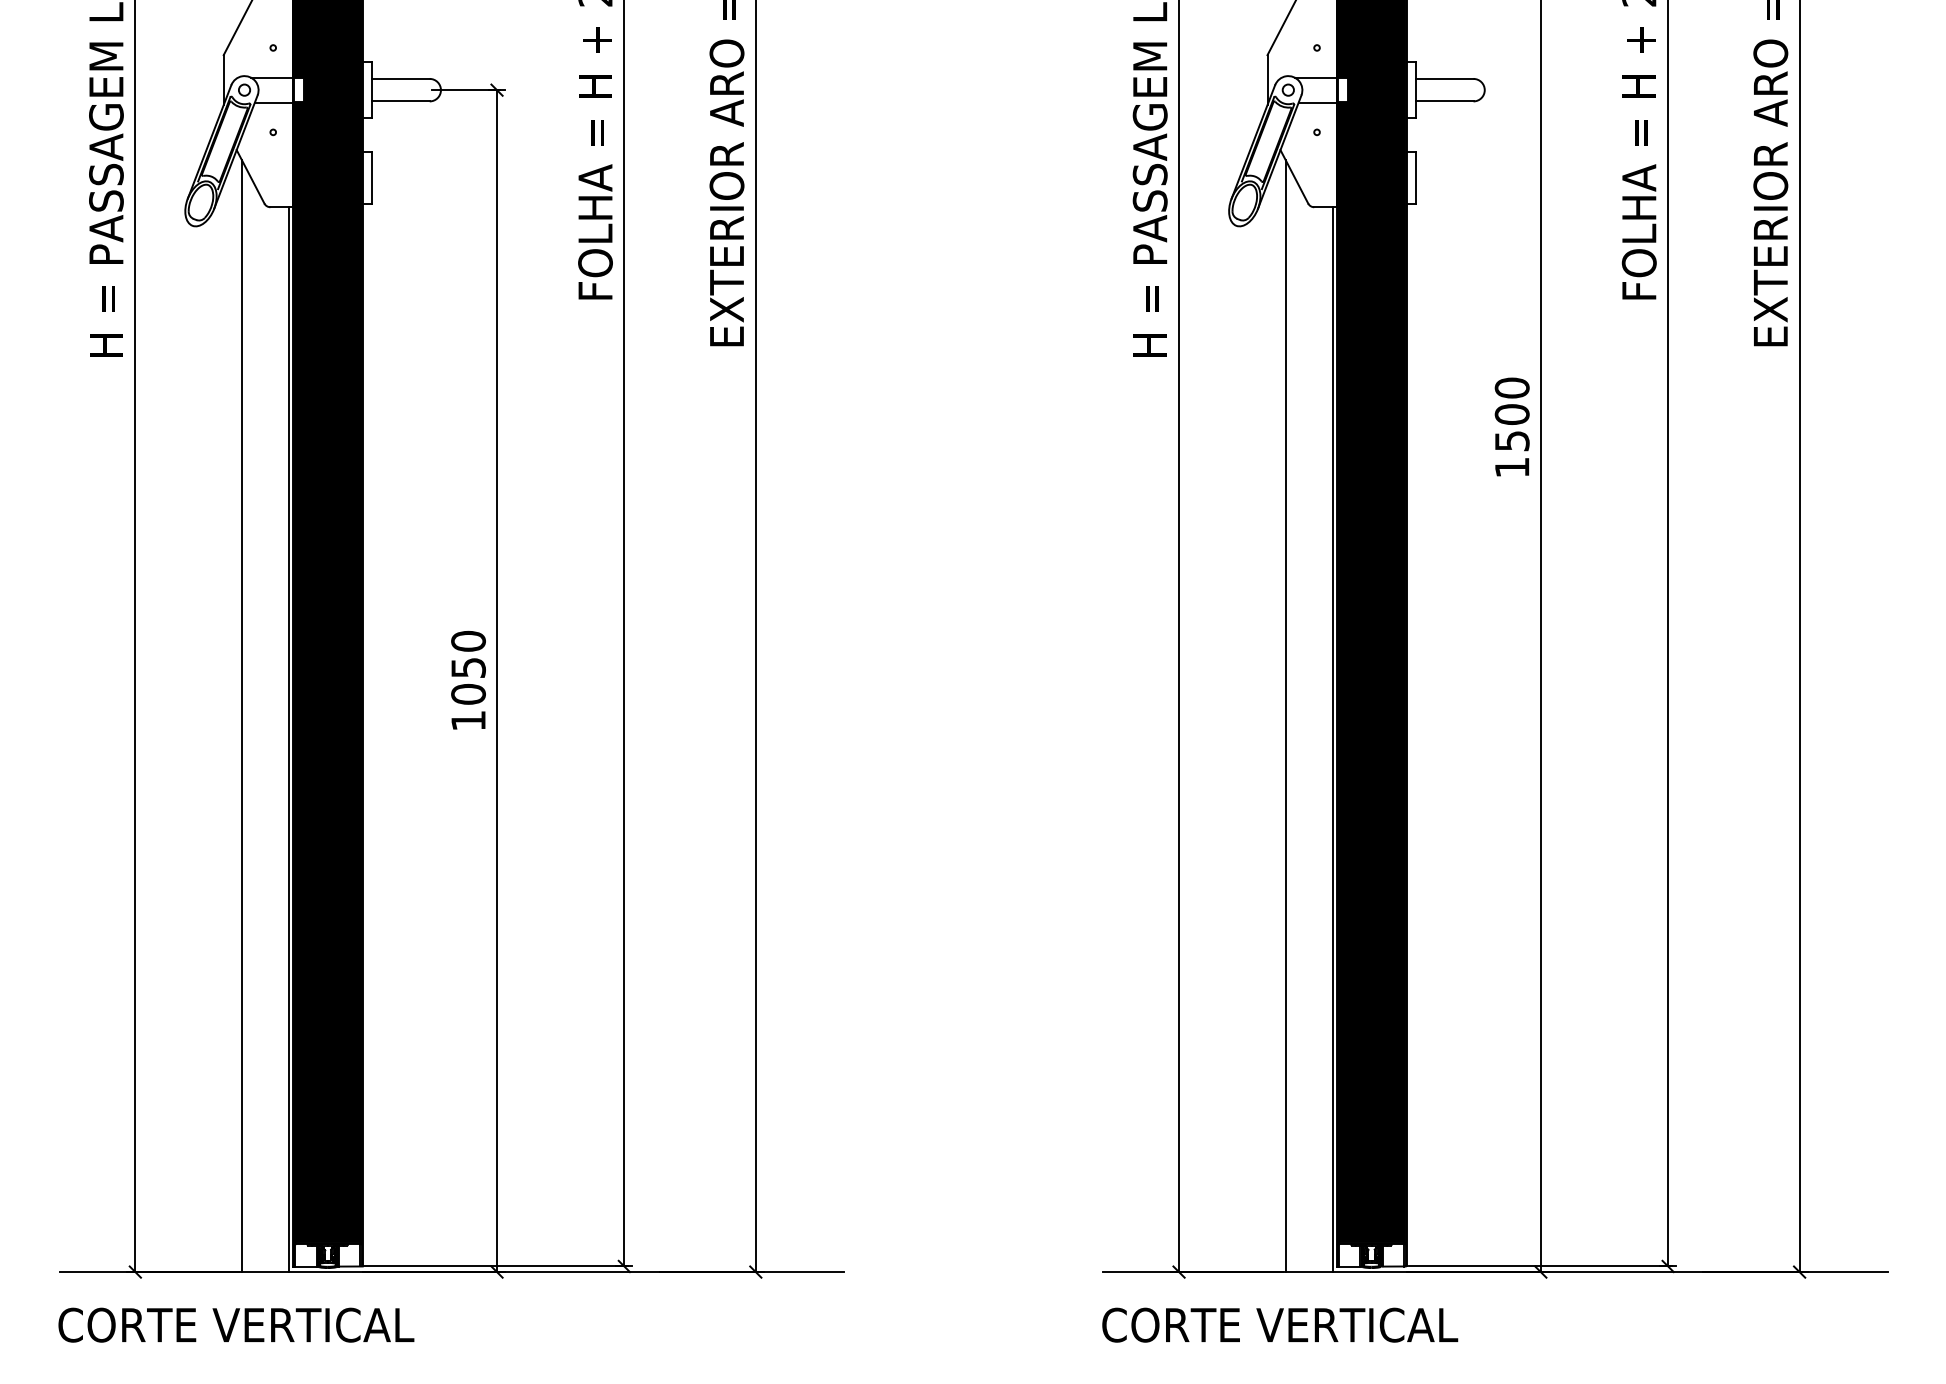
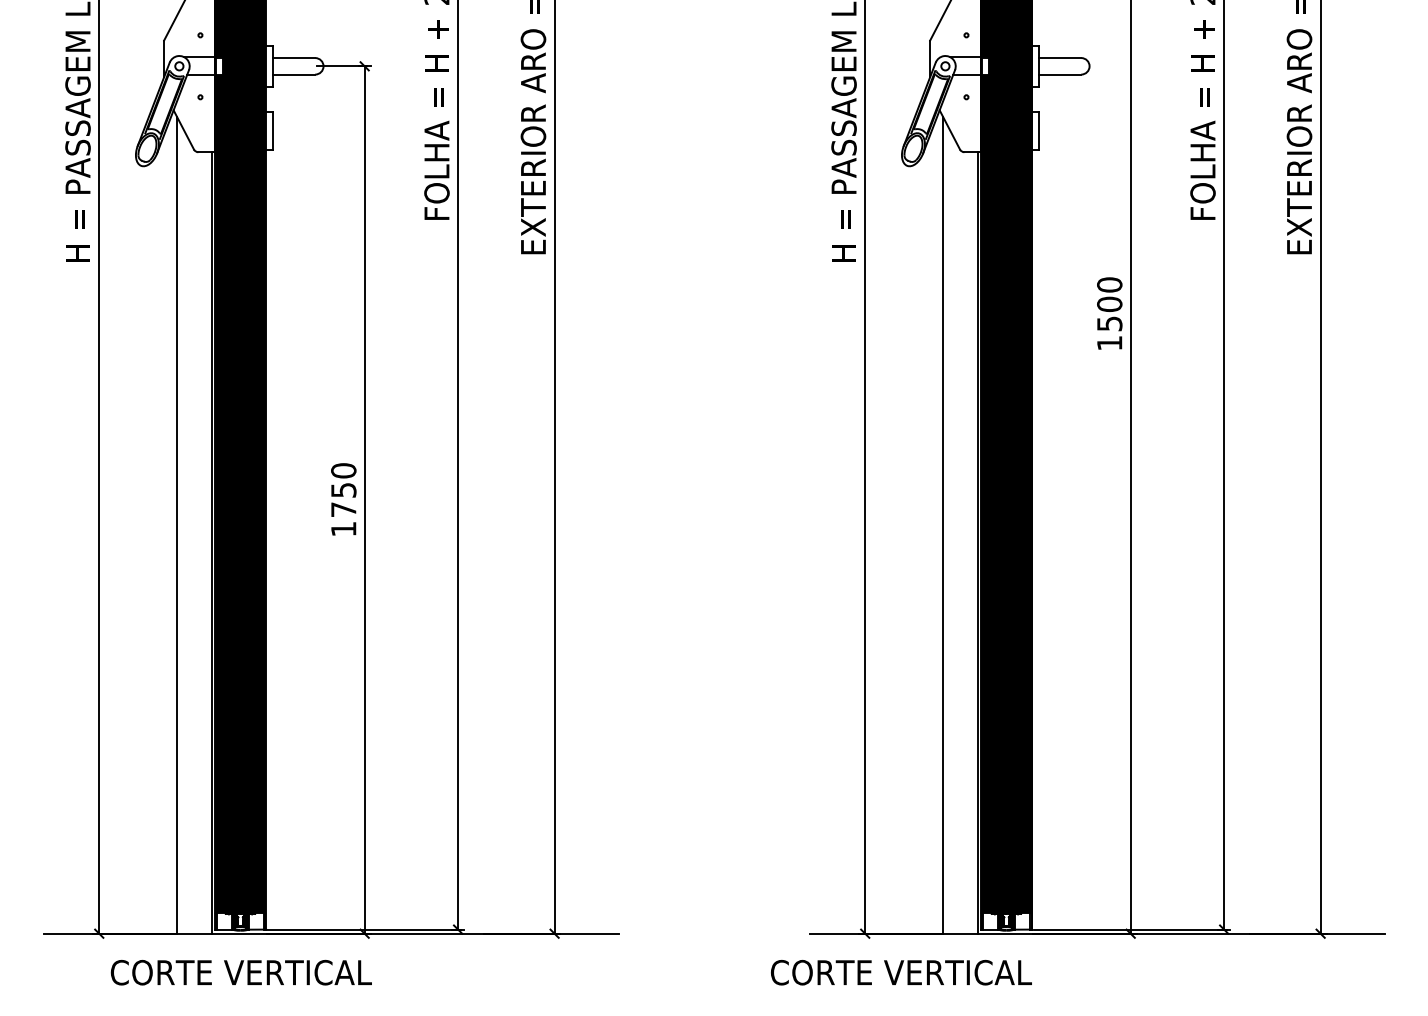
text: (468, 694) -> (343, 509), 1050 -> 1750
text: (235, 1324) -> (240, 972), moved
text: (1280, 1324) -> (901, 972), moved

